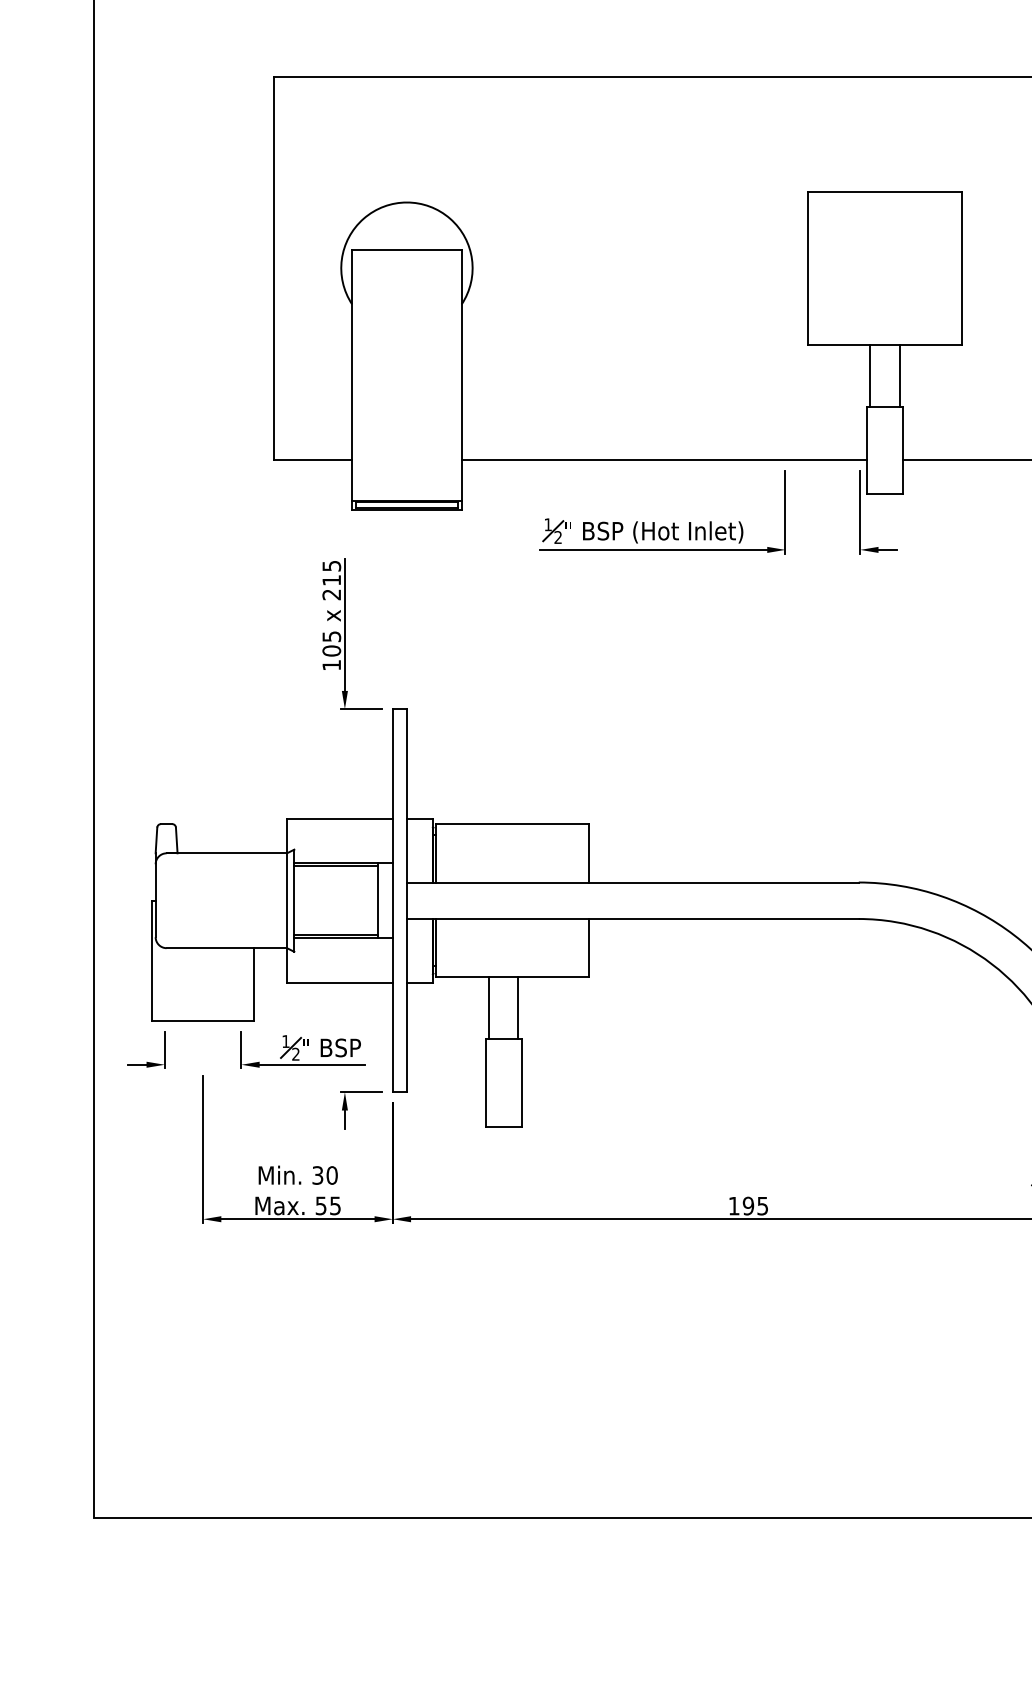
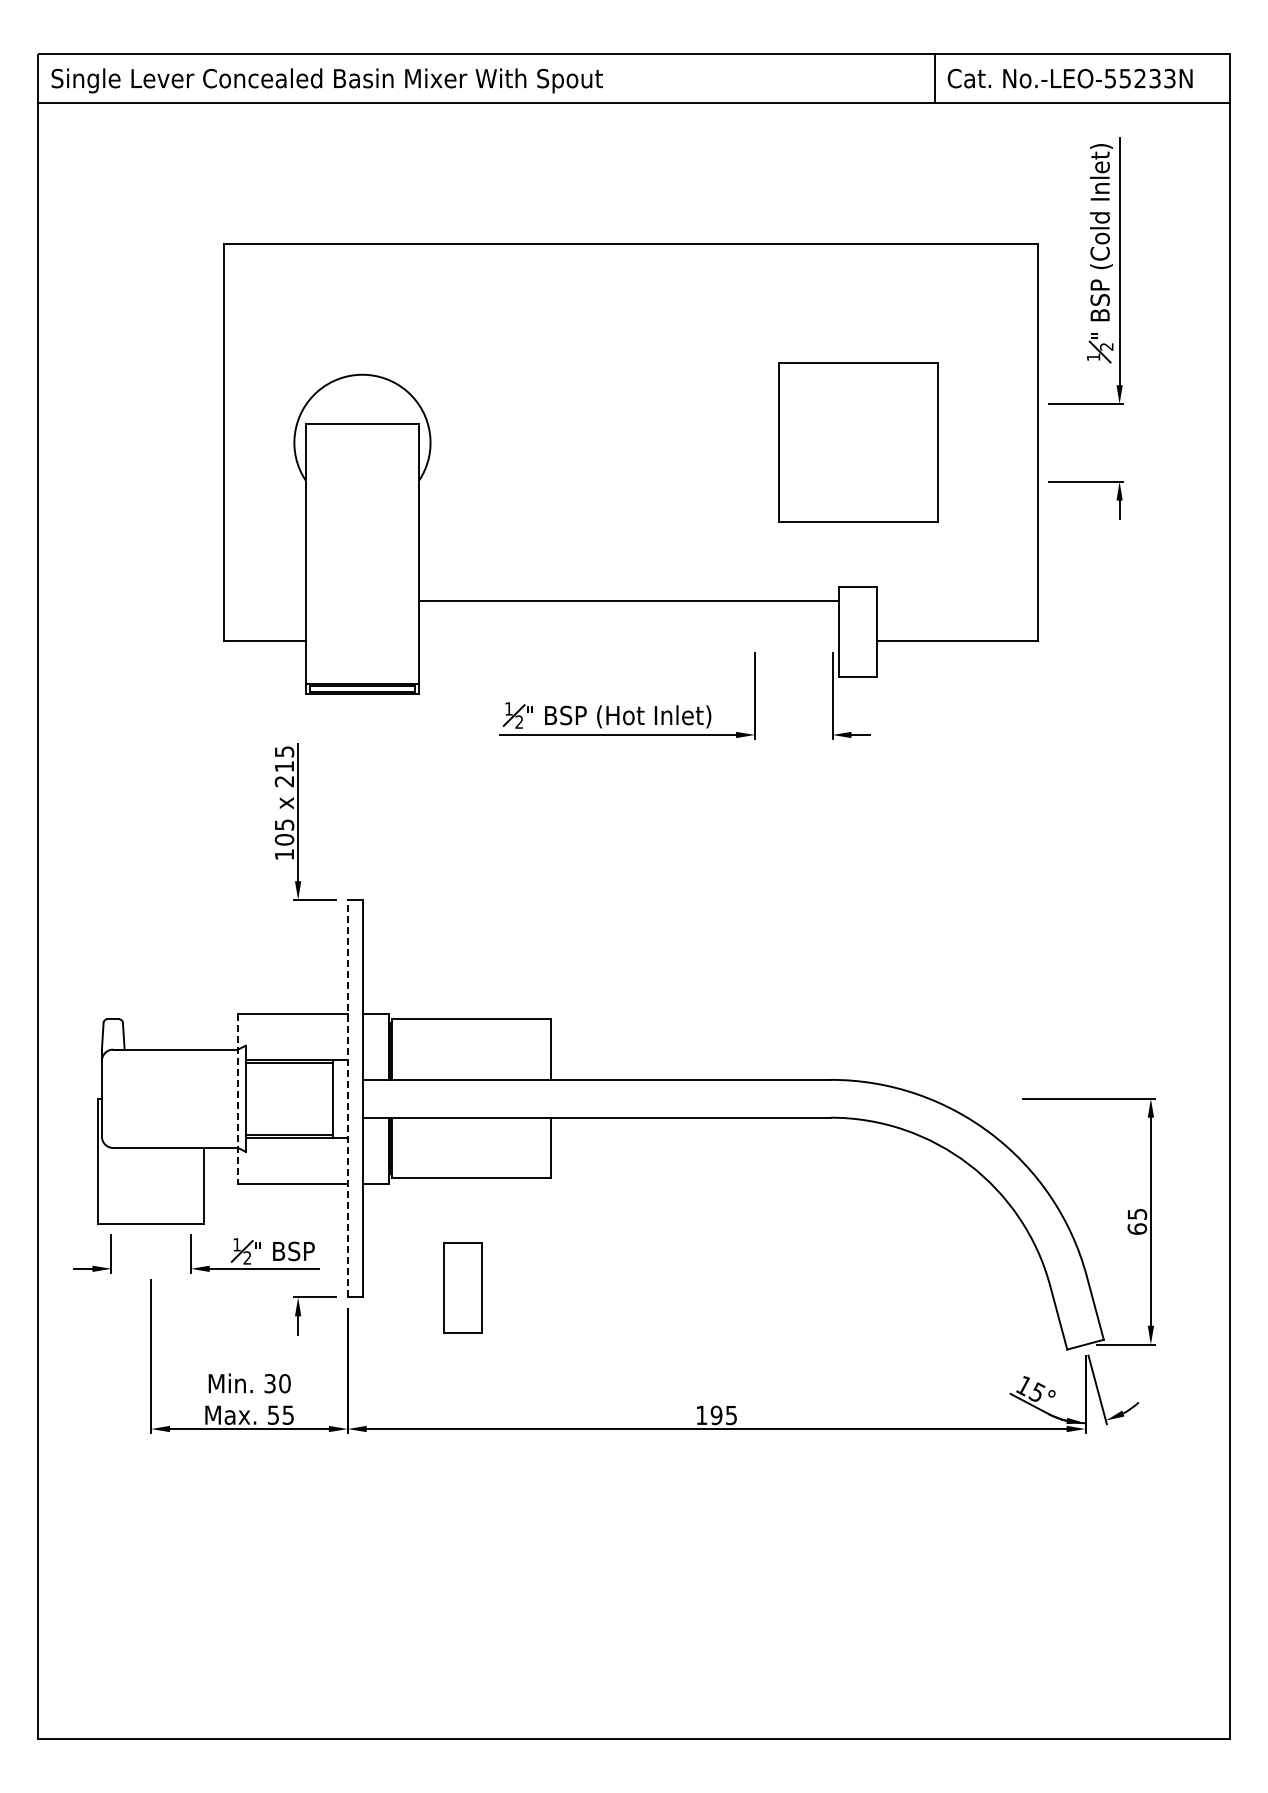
line: (869, 375) -> (842, 554), removed
line: (899, 375) -> (873, 554), removed
line: (664, 459) -> (629, 601), moved
line: (392, 900) -> (347, 1098), solid -> dashed
line: (287, 901) -> (238, 1099), solid -> dashed
line: (488, 1008) -> (447, 1210), removed
line: (518, 1008) -> (478, 1210), removed

